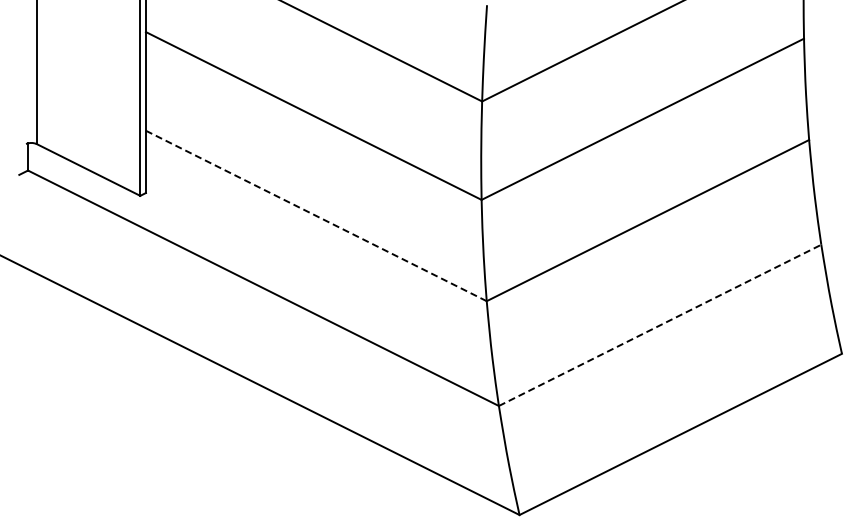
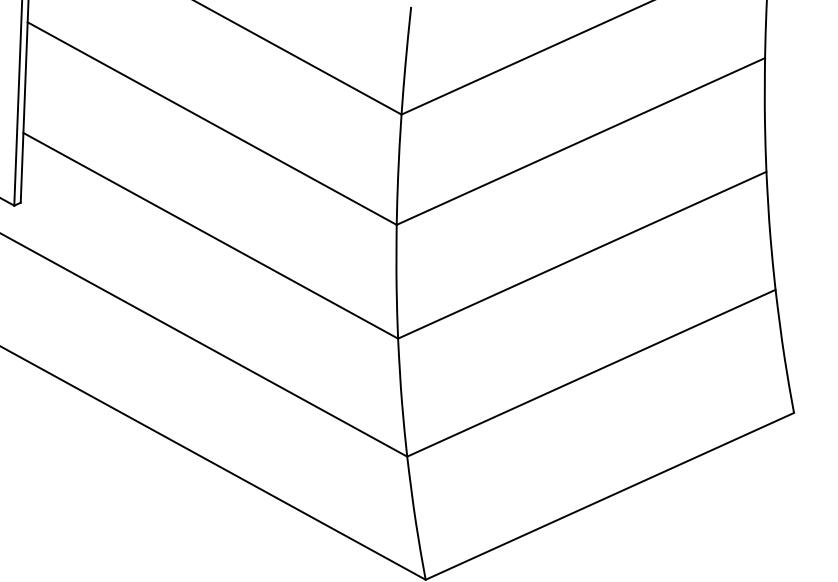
line: (316, 215) -> (210, 235), dashed -> solid
line: (660, 325) -> (591, 373), dashed -> solid

